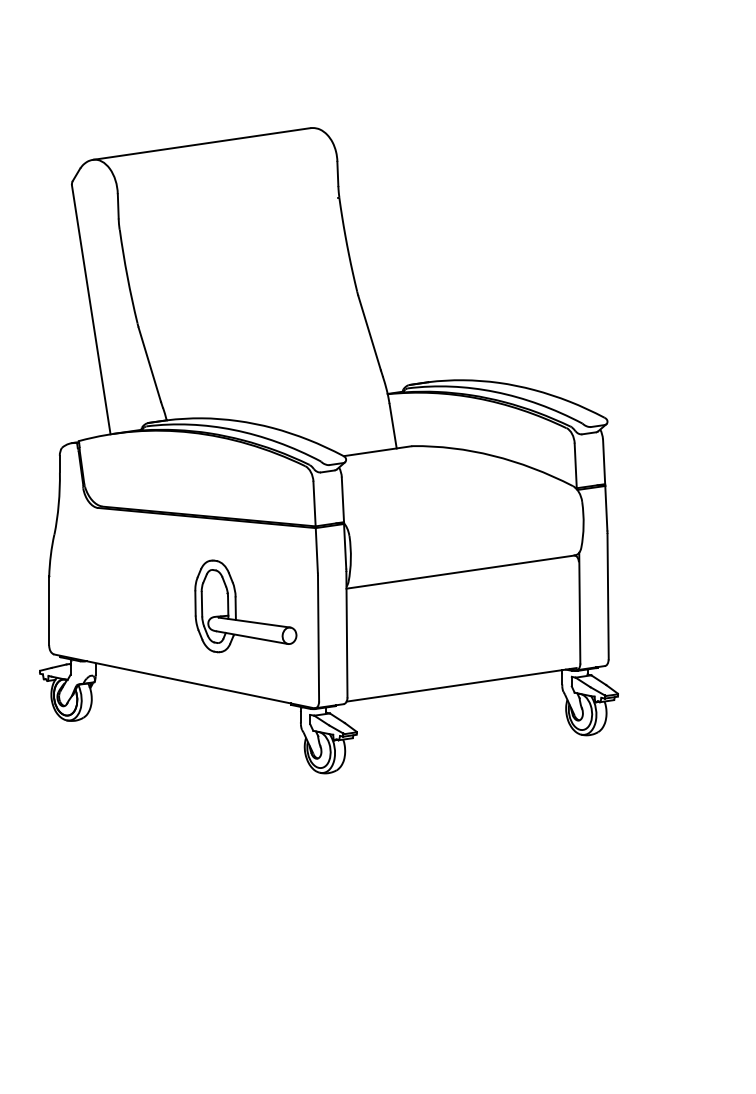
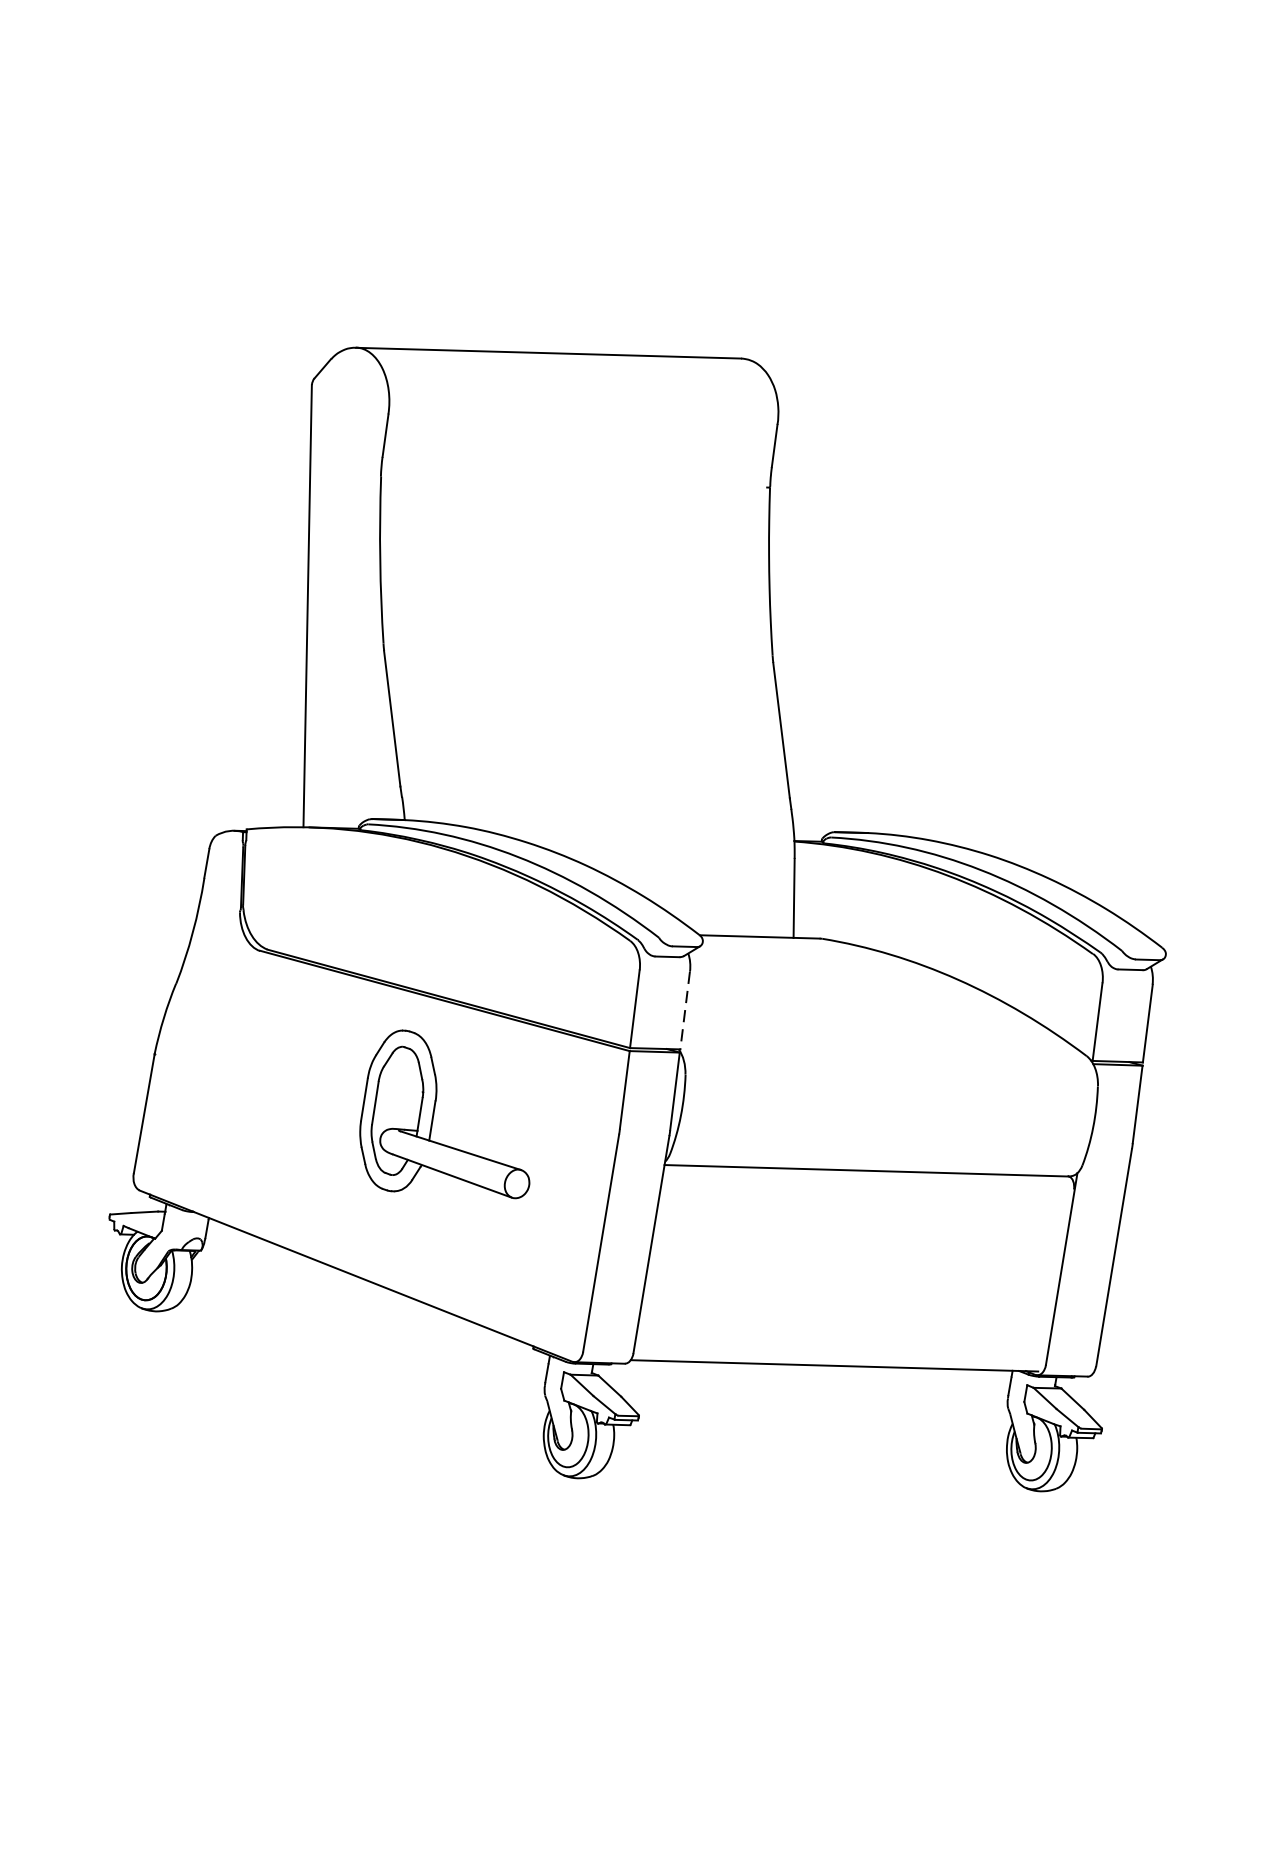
line: (342, 500) -> (684, 1011), solid -> dashed
part: (236, 606) -> (434, 1117), moved

